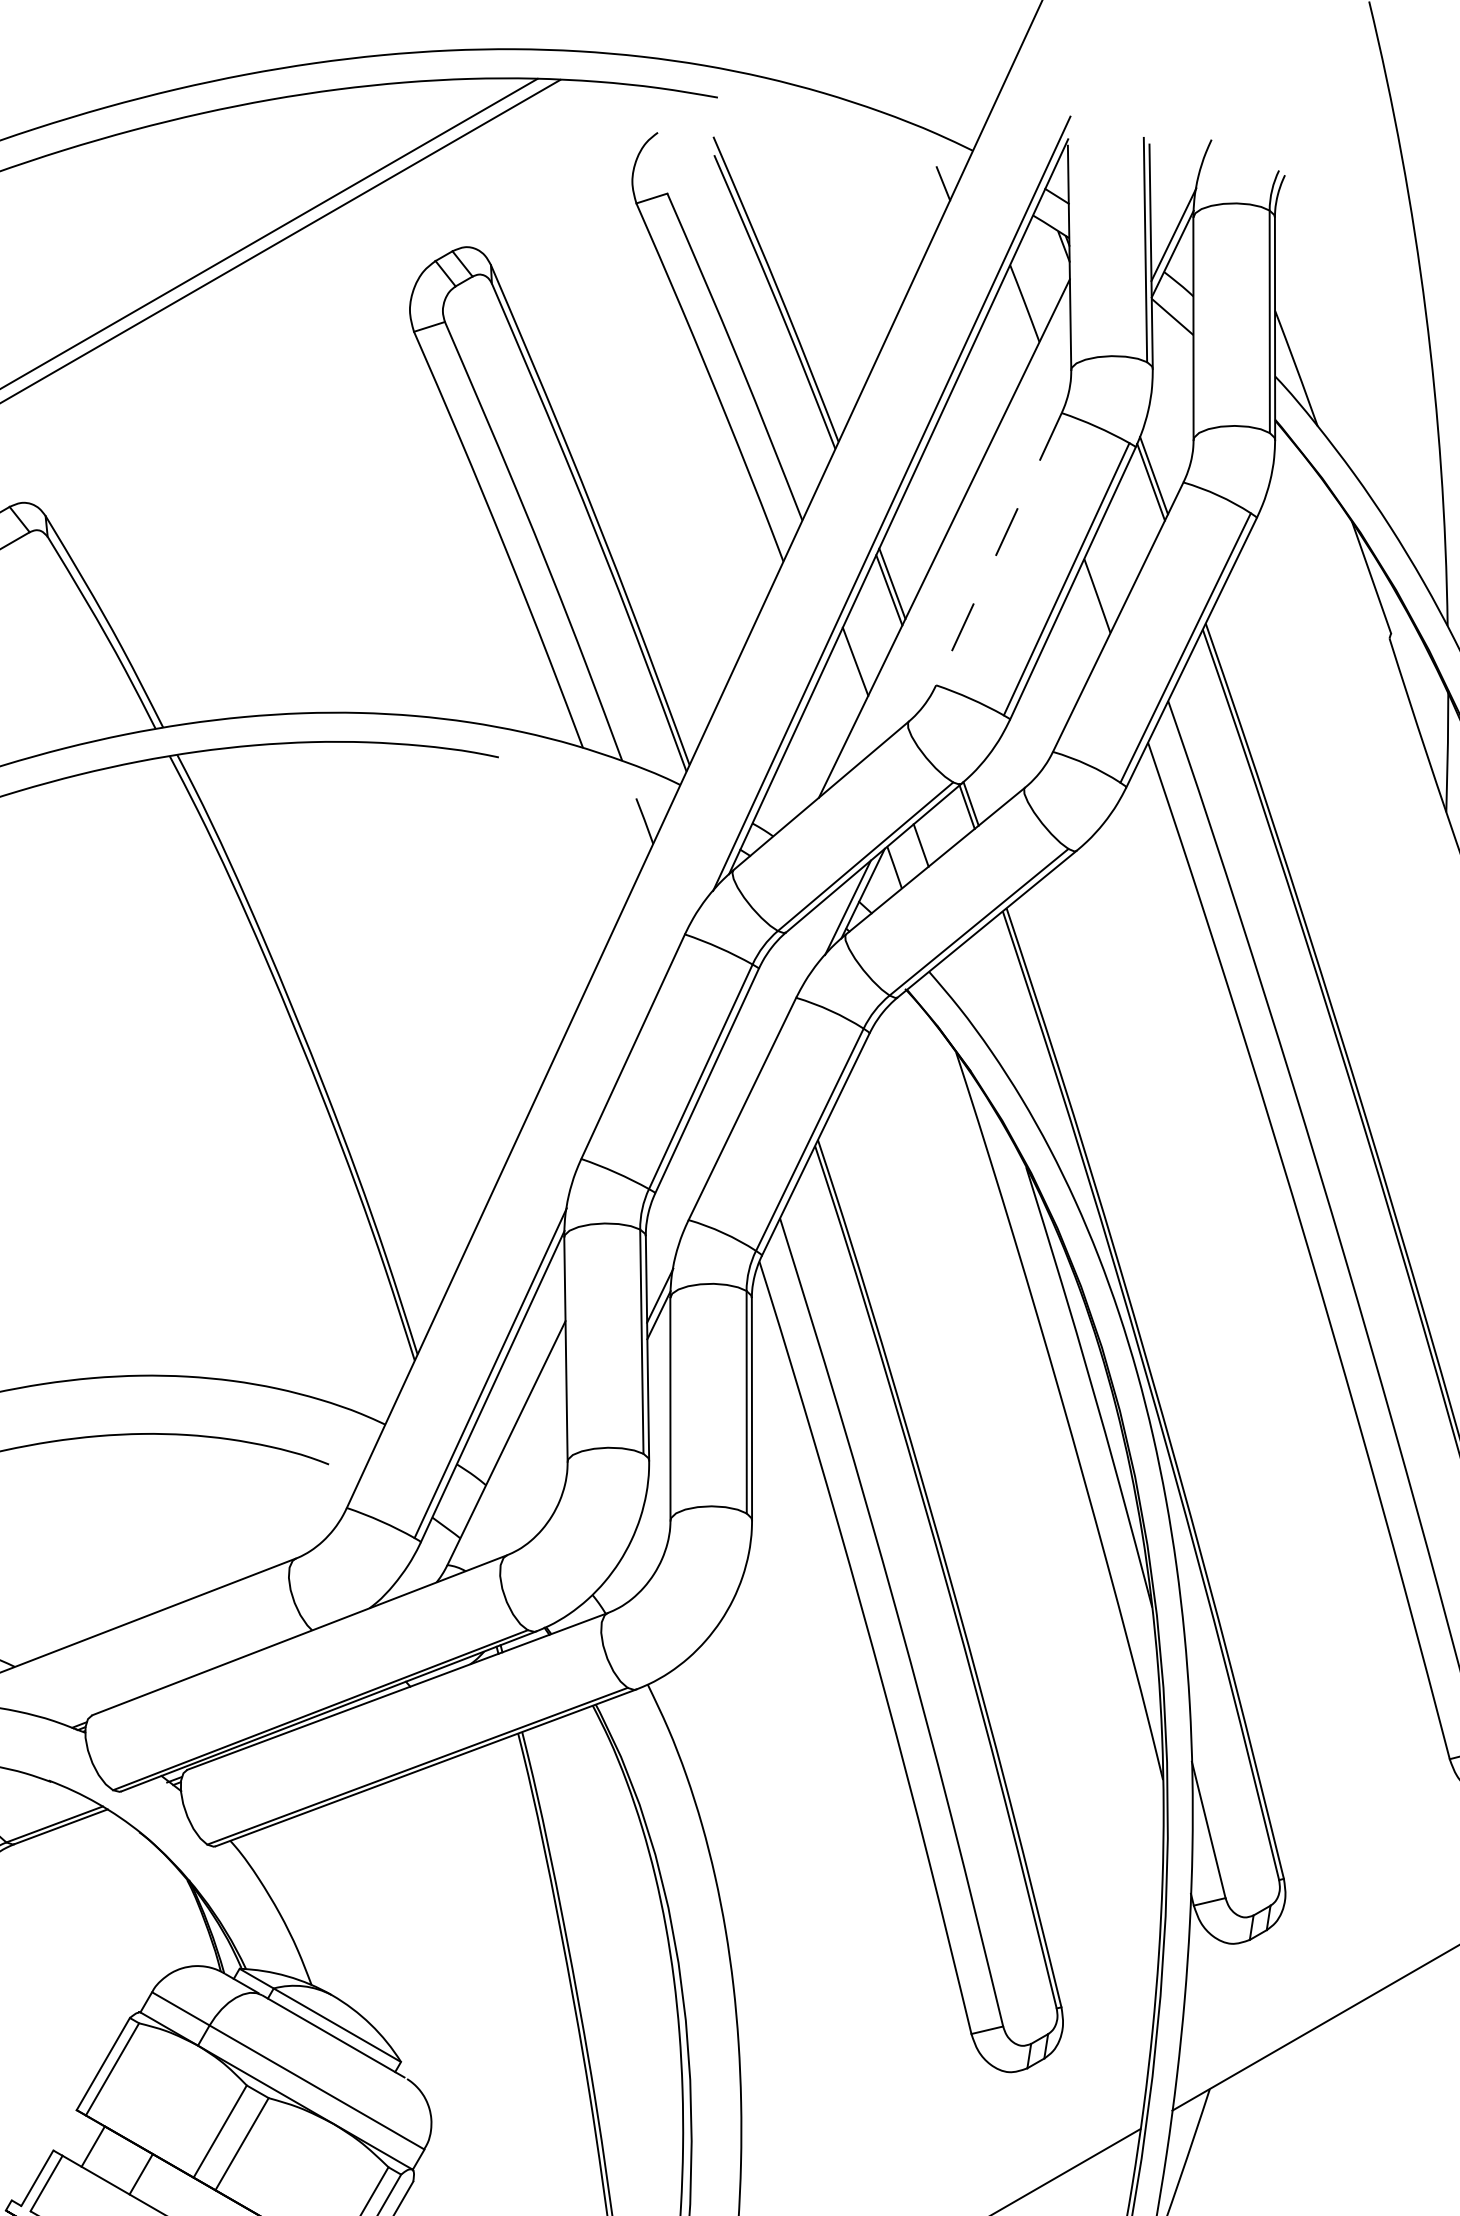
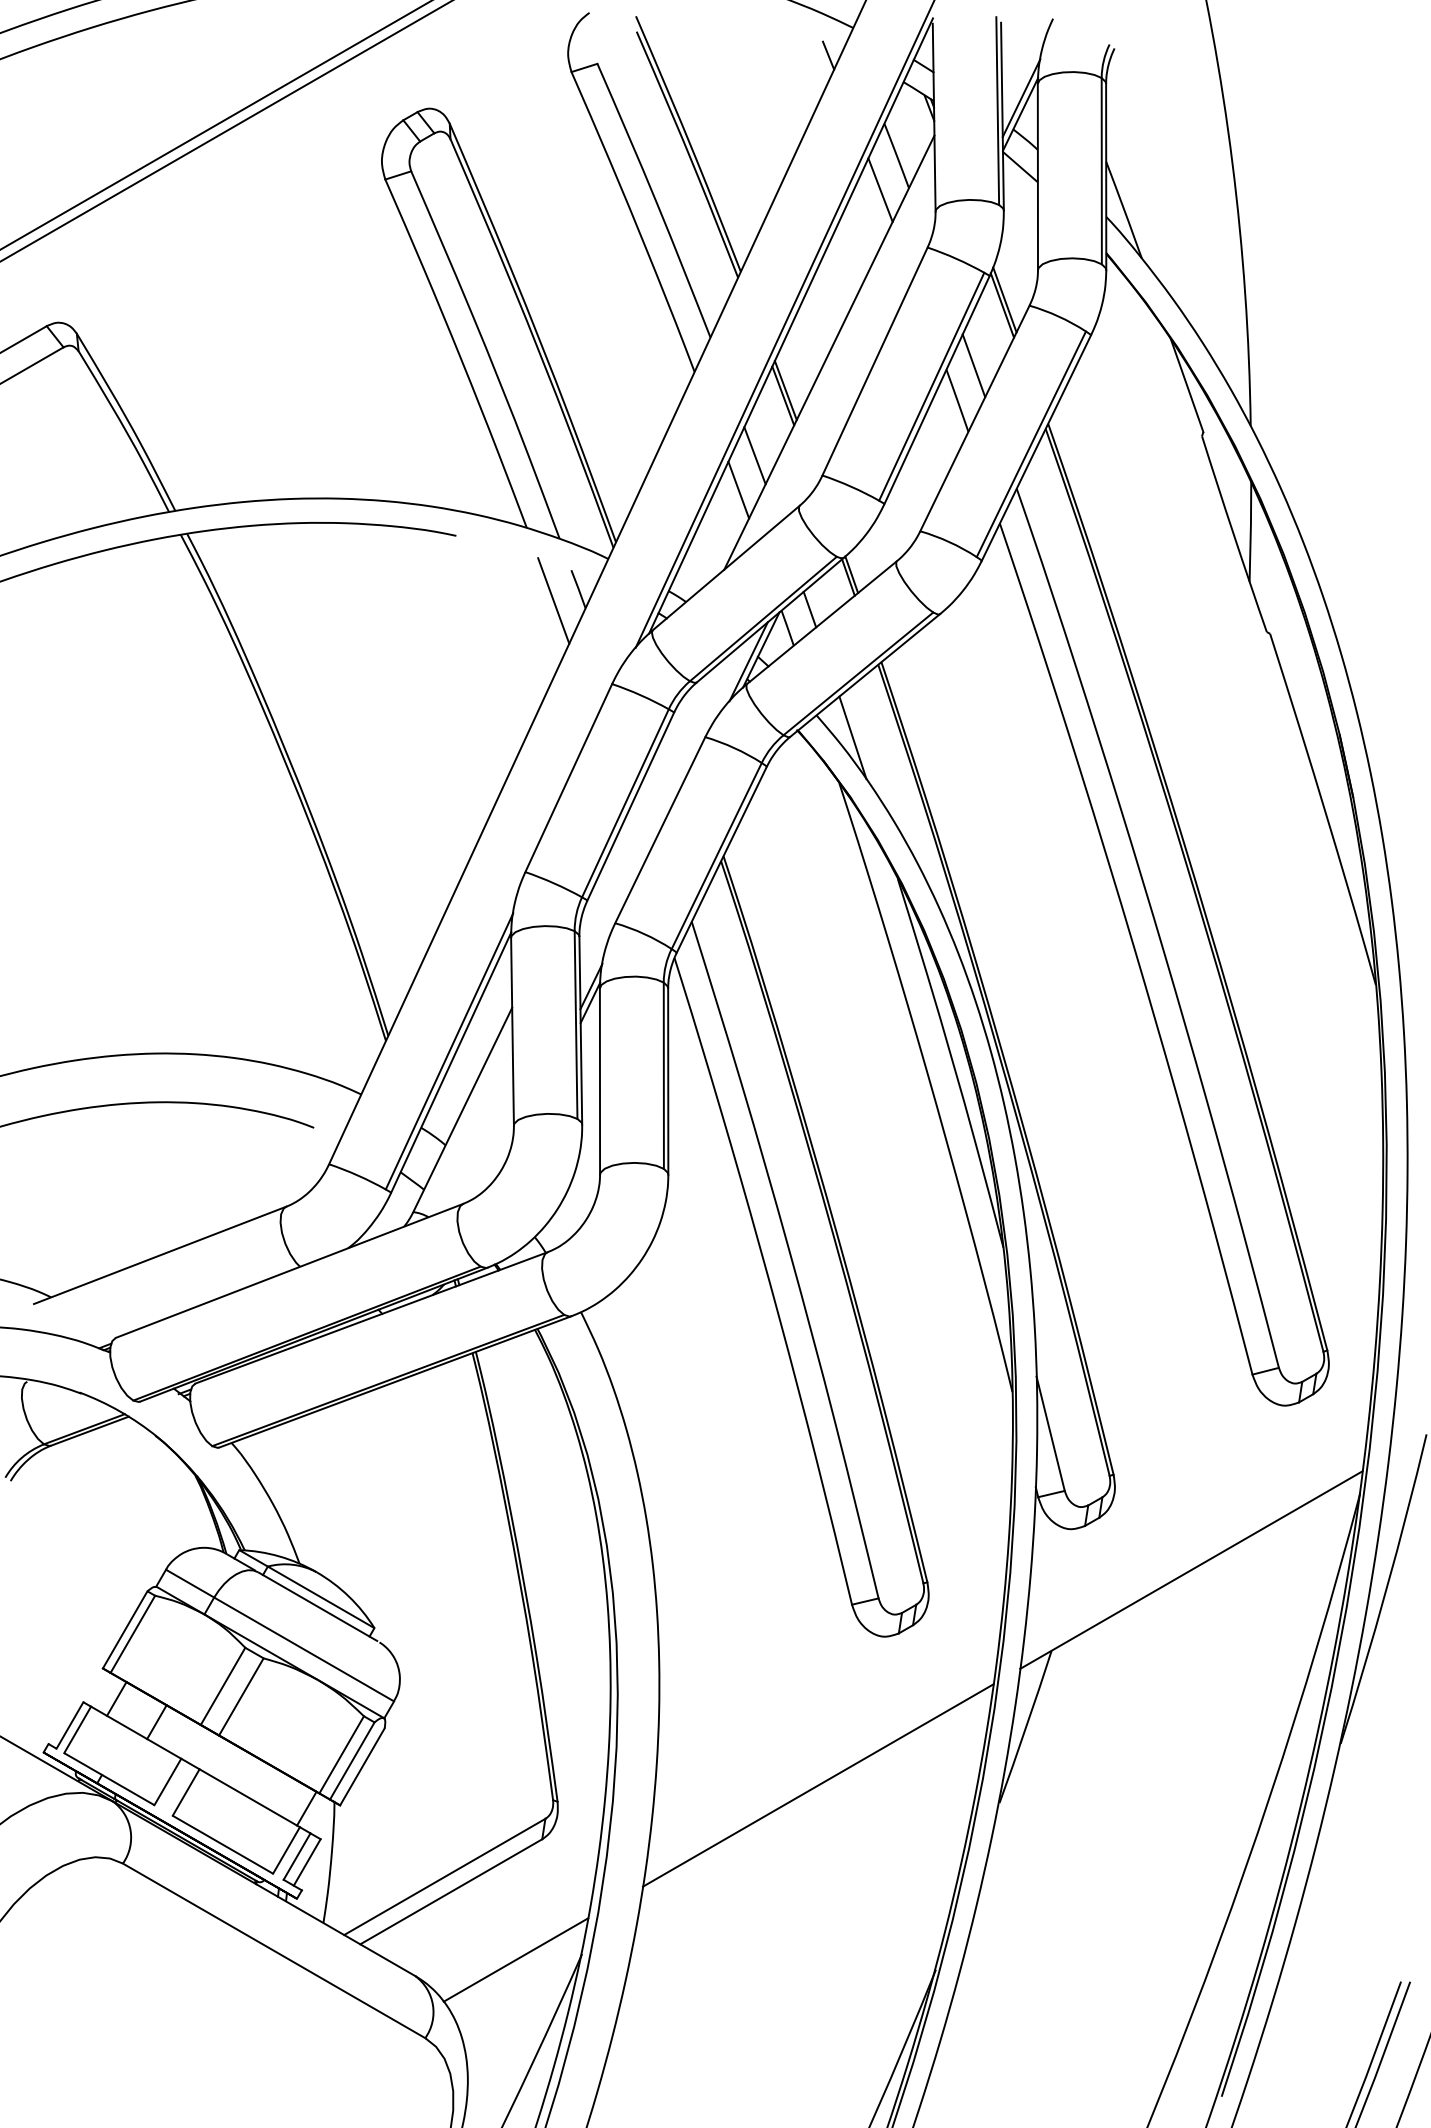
line: (1005, 343) -> (880, 189), added
line: (999, 549) -> (875, 361), dashed -> solid
line: (1116, 553) -> (973, 365), added
line: (835, 702) -> (738, 489), added
line: (614, 834) -> (553, 600), added
line: (972, 998) -> (852, 737), added

